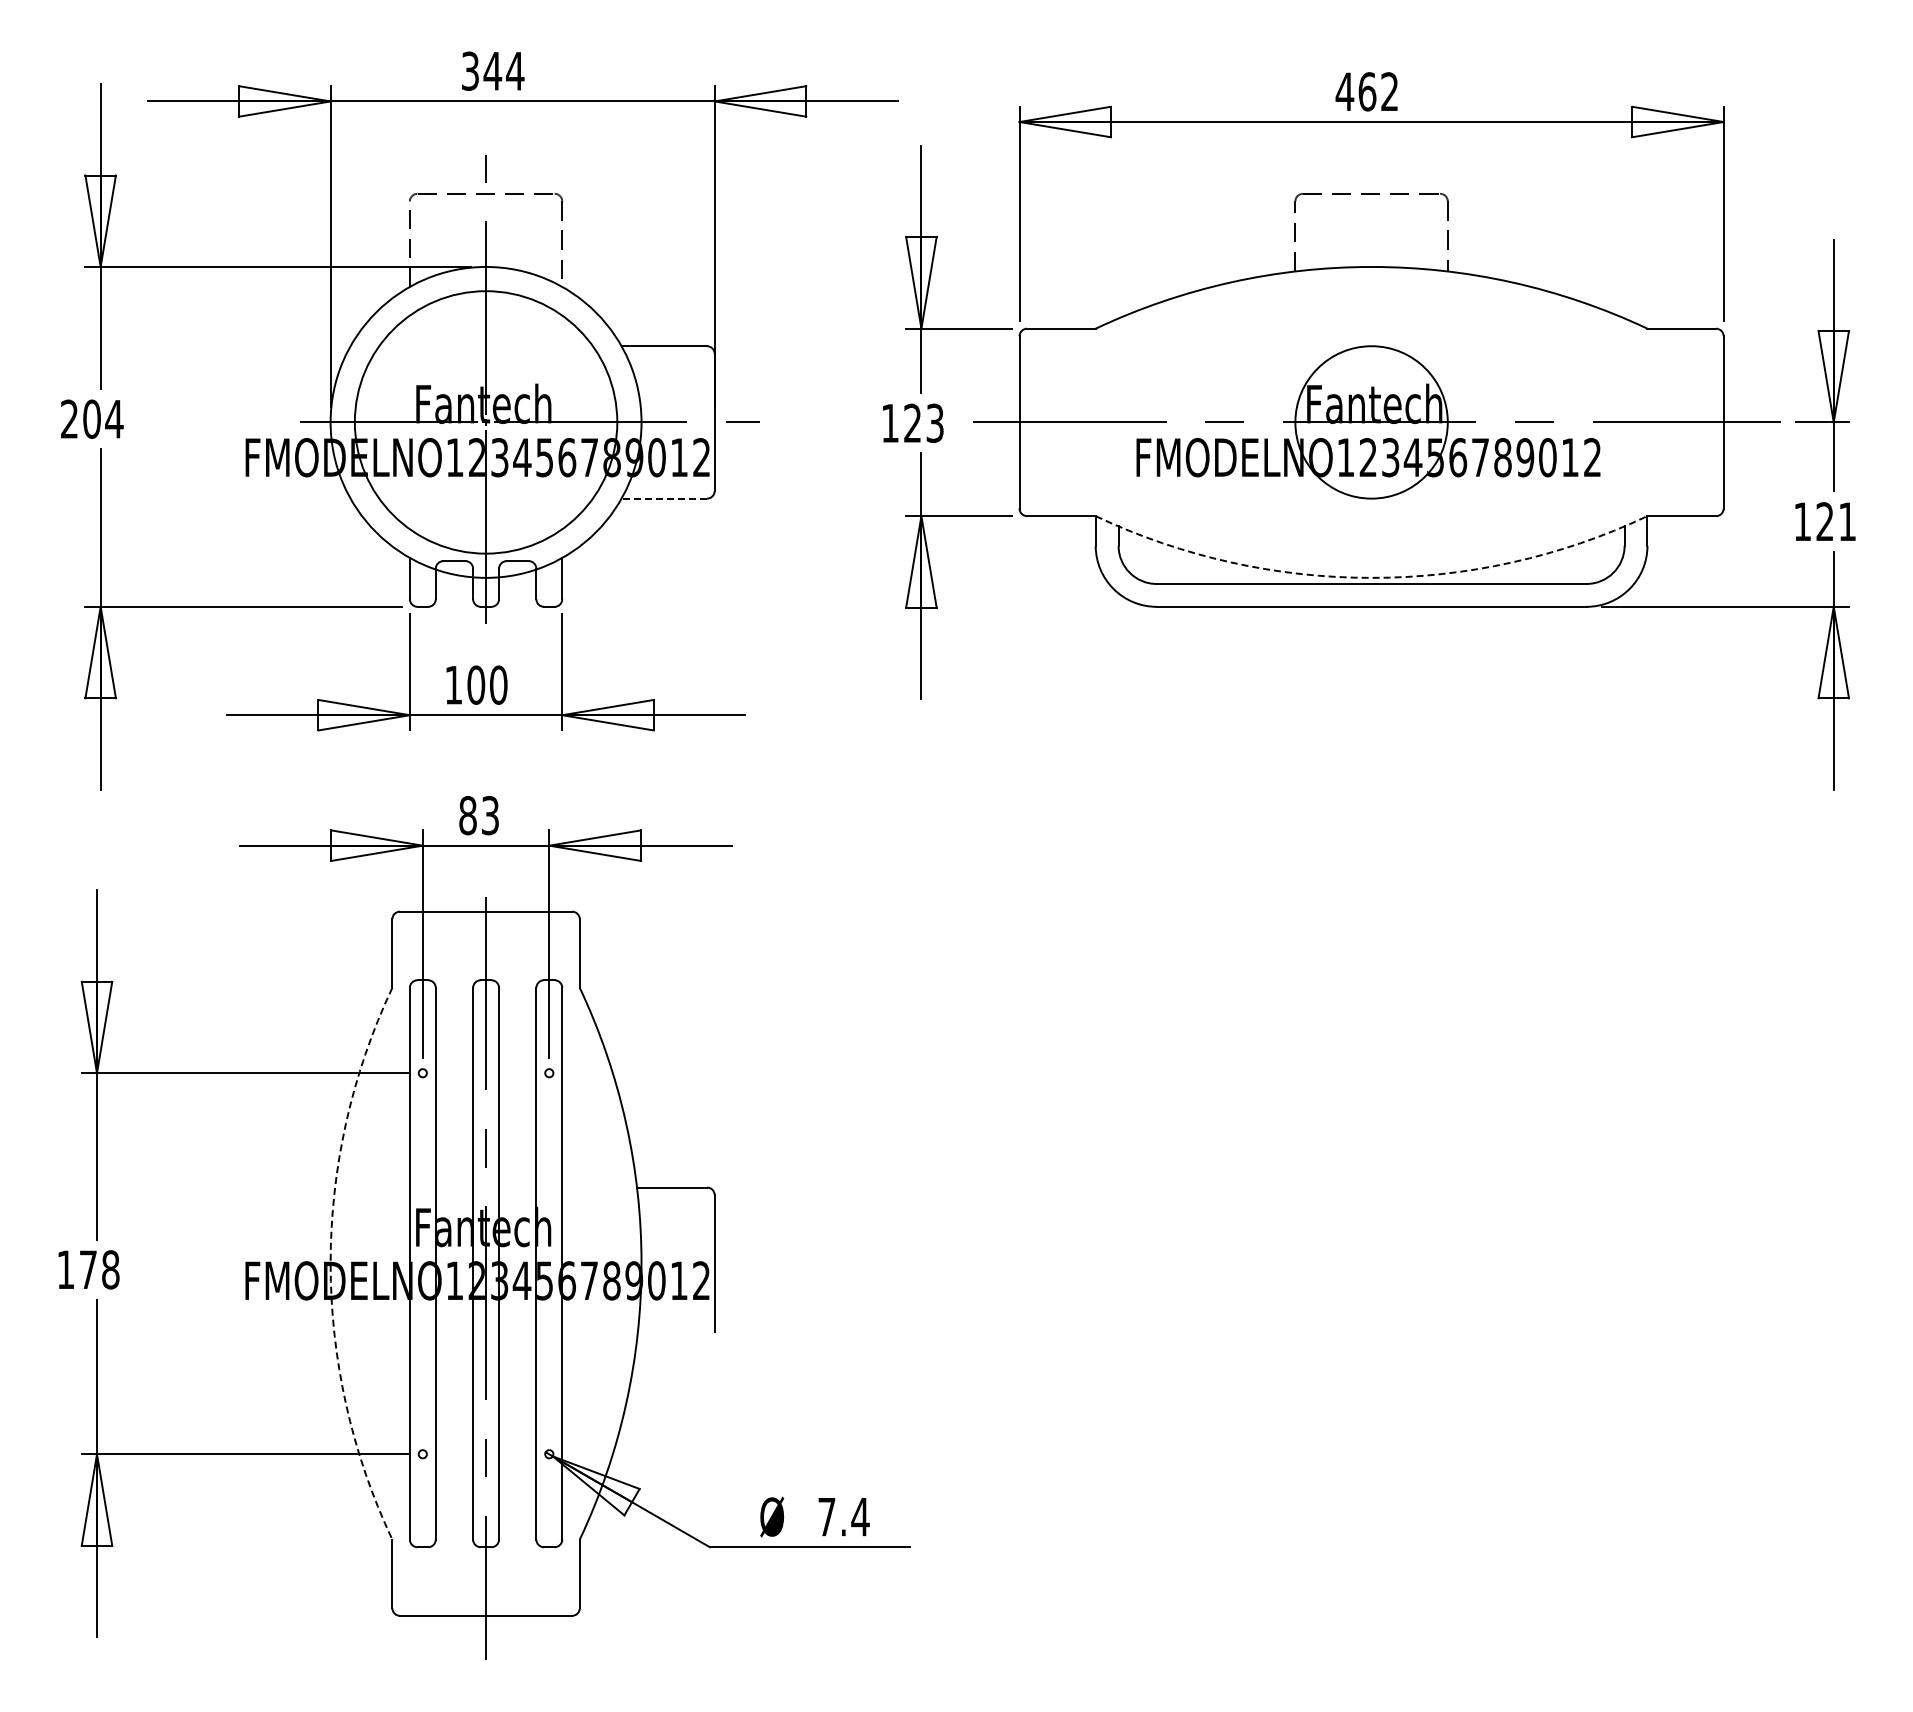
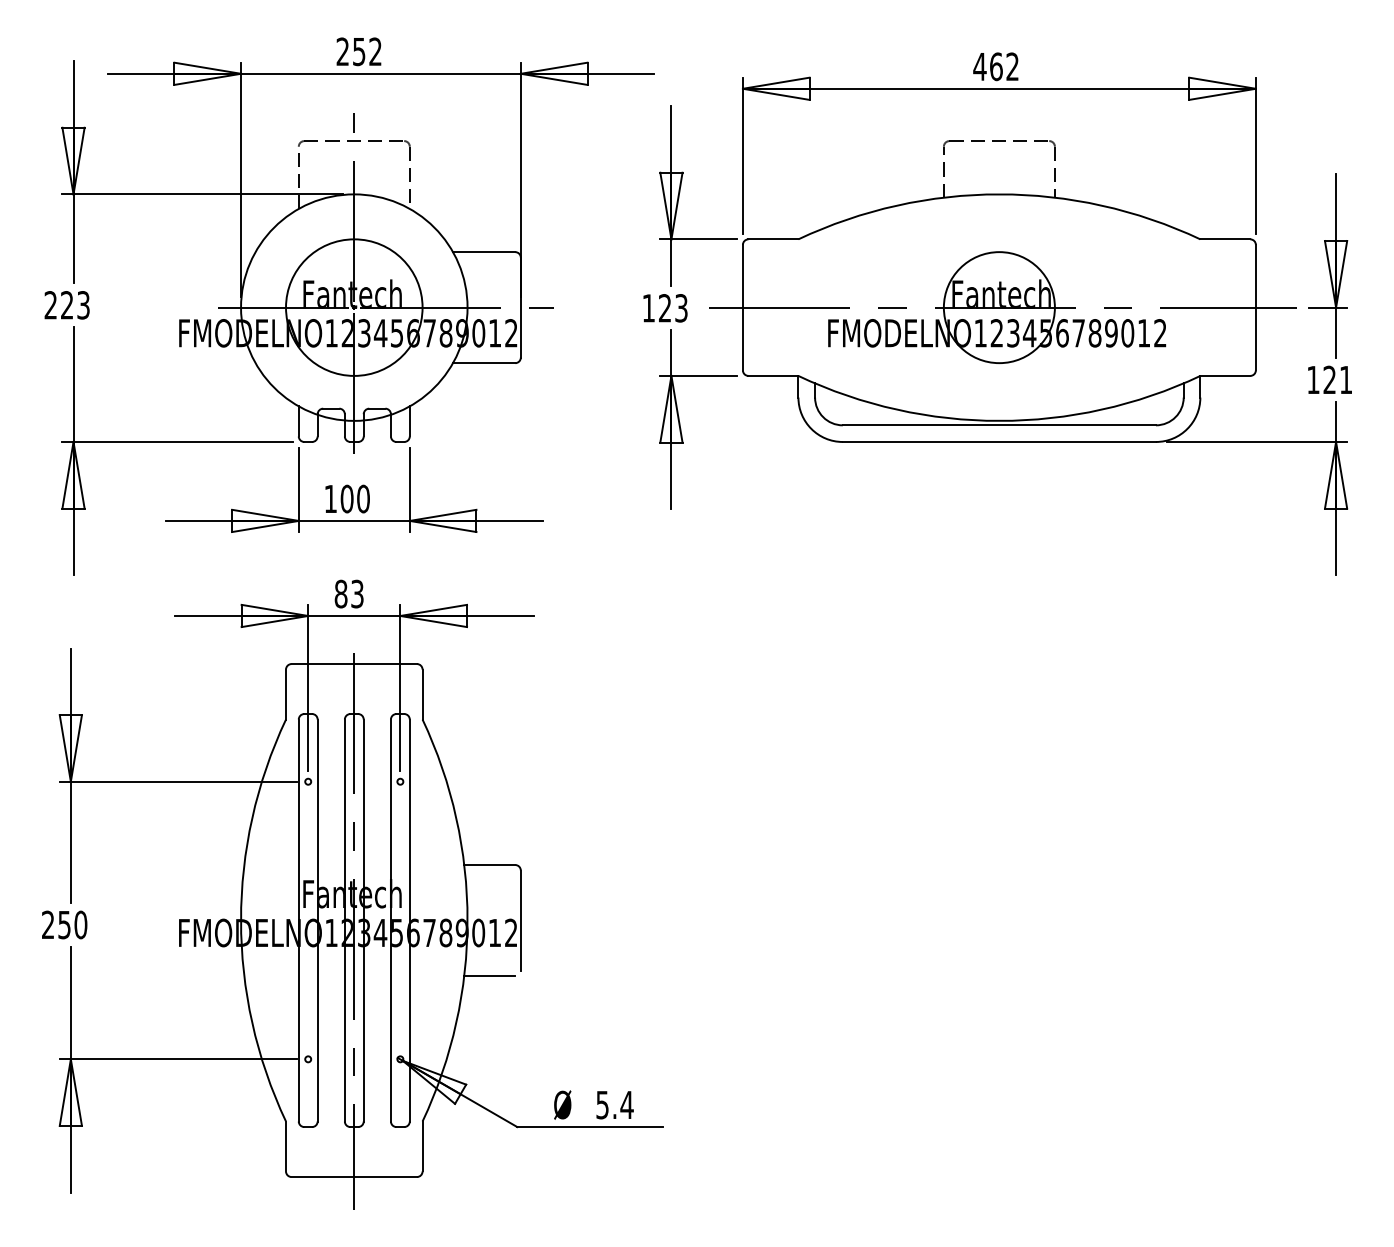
text: (492, 70) -> (358, 51), 344 -> 252
text: (103, 418) -> (75, 304), 204 -> 223
circle: (485, 422) -> (353, 307), size x0.71
line: (664, 498) -> (484, 363), dashed -> solid
arc: (1371, 577) -> (999, 420), dashed -> solid
arc: (330, 1263) -> (240, 920), dashed -> solid
text: (88, 1269) -> (64, 924), 178 -> 250
line: (672, 1339) -> (490, 975), added
text: (826, 1517) -> (602, 1105), 7.4 -> 5.4

